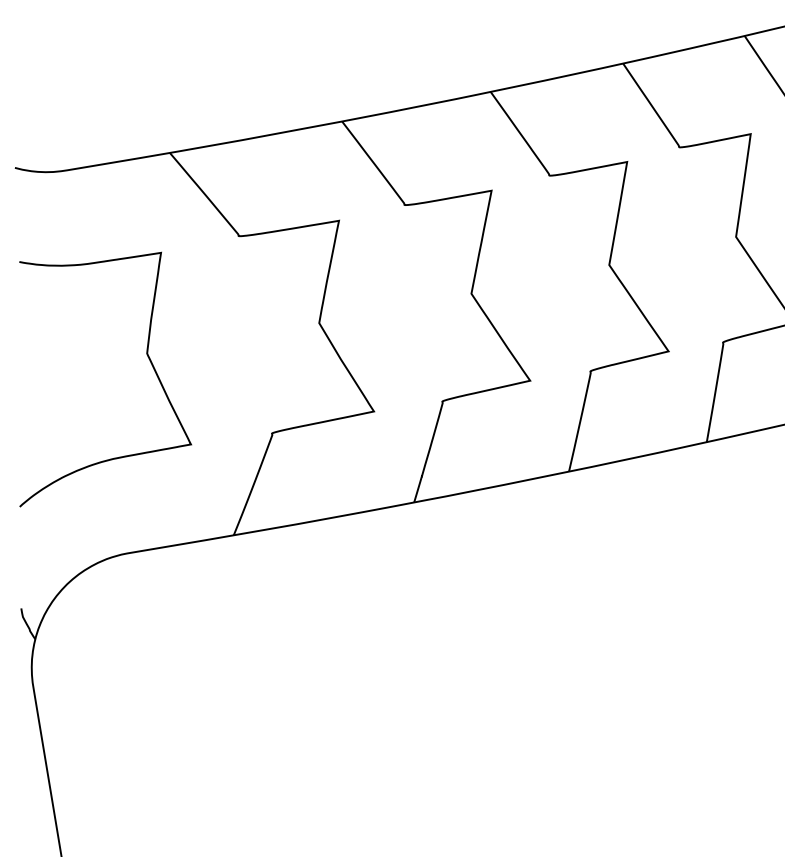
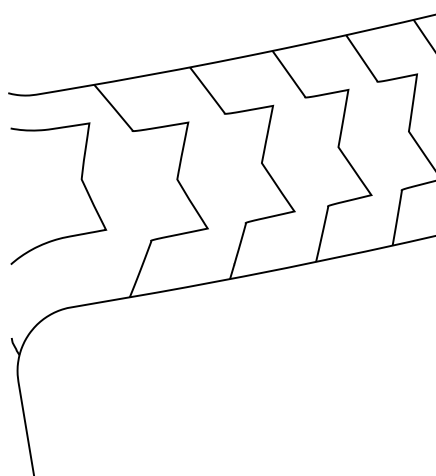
curve: (146, 357) -> (81, 181), moved

